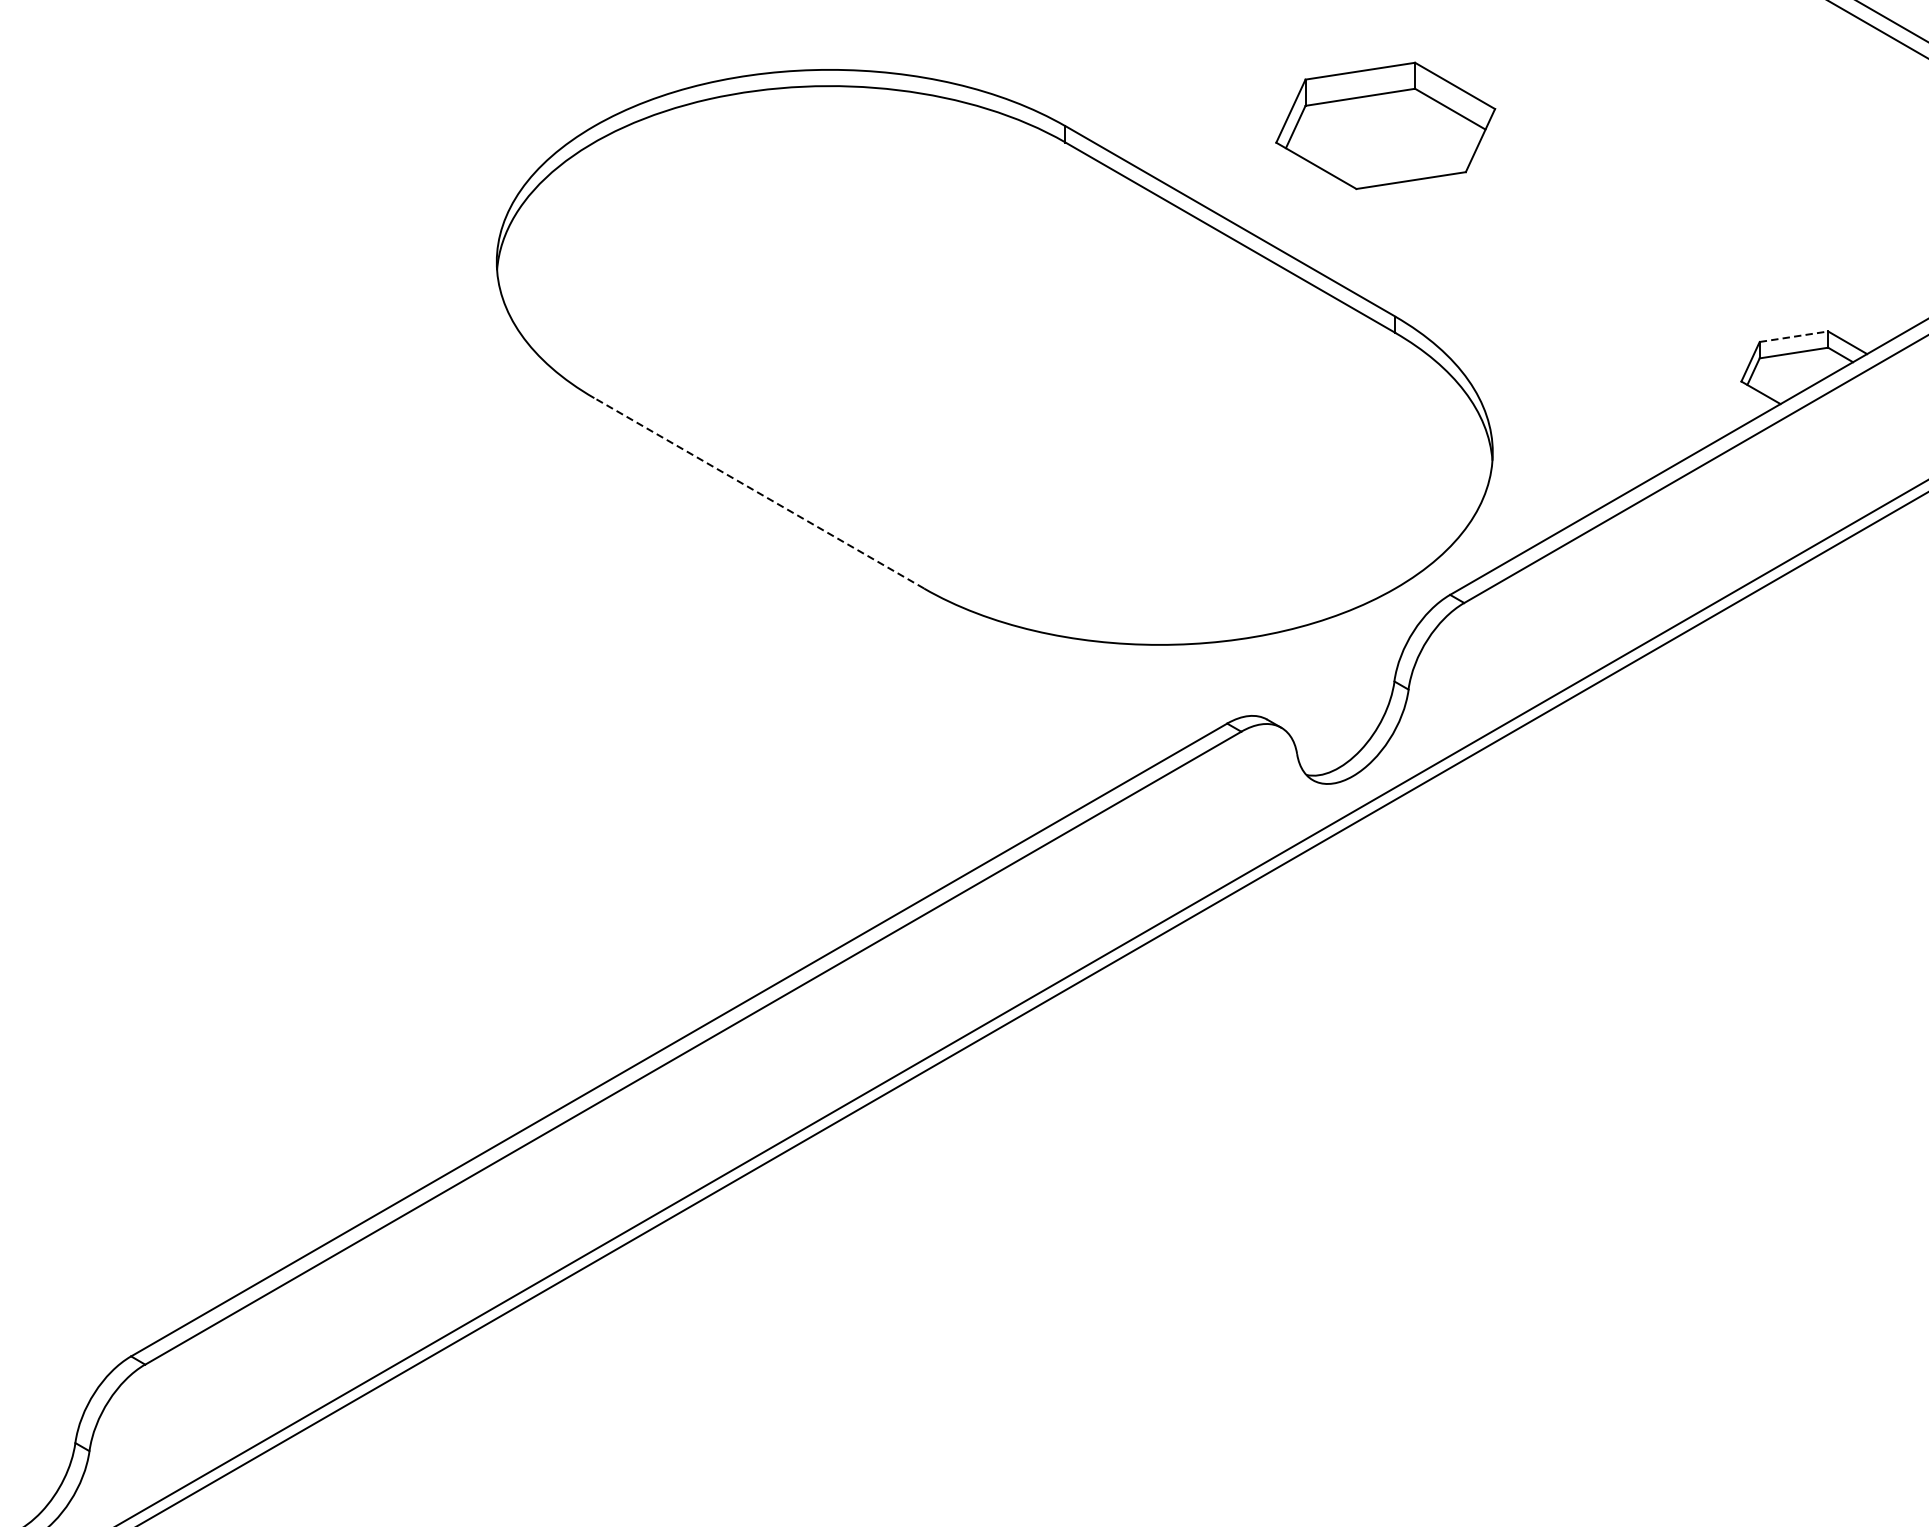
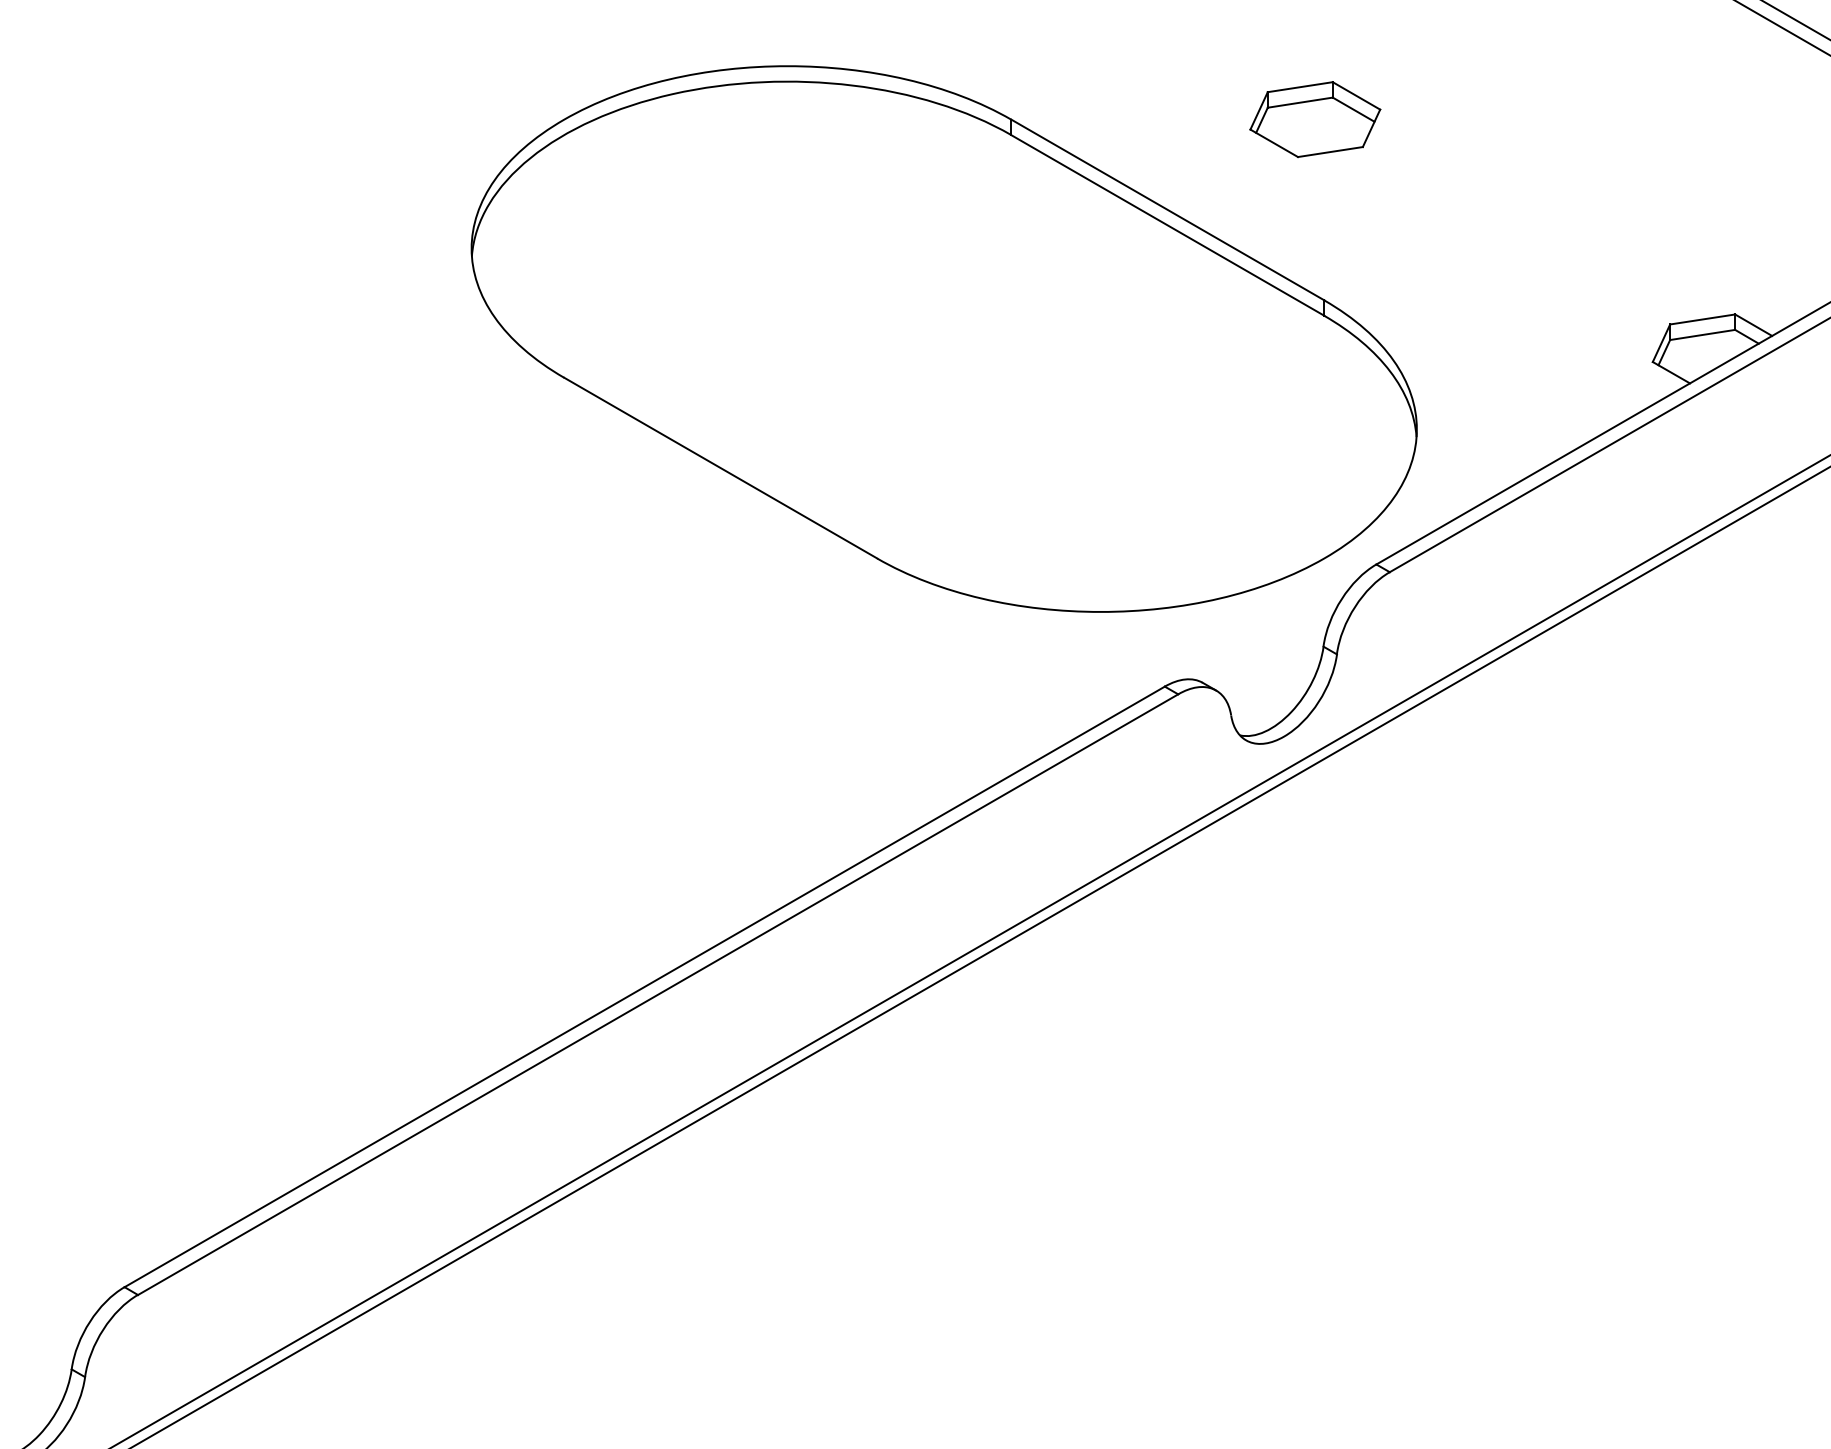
part: (1385, 126) -> (1315, 119), size x0.62
line: (1793, 336) -> (1702, 319), dashed -> solid
line: (759, 493) -> (720, 468), dashed -> solid

